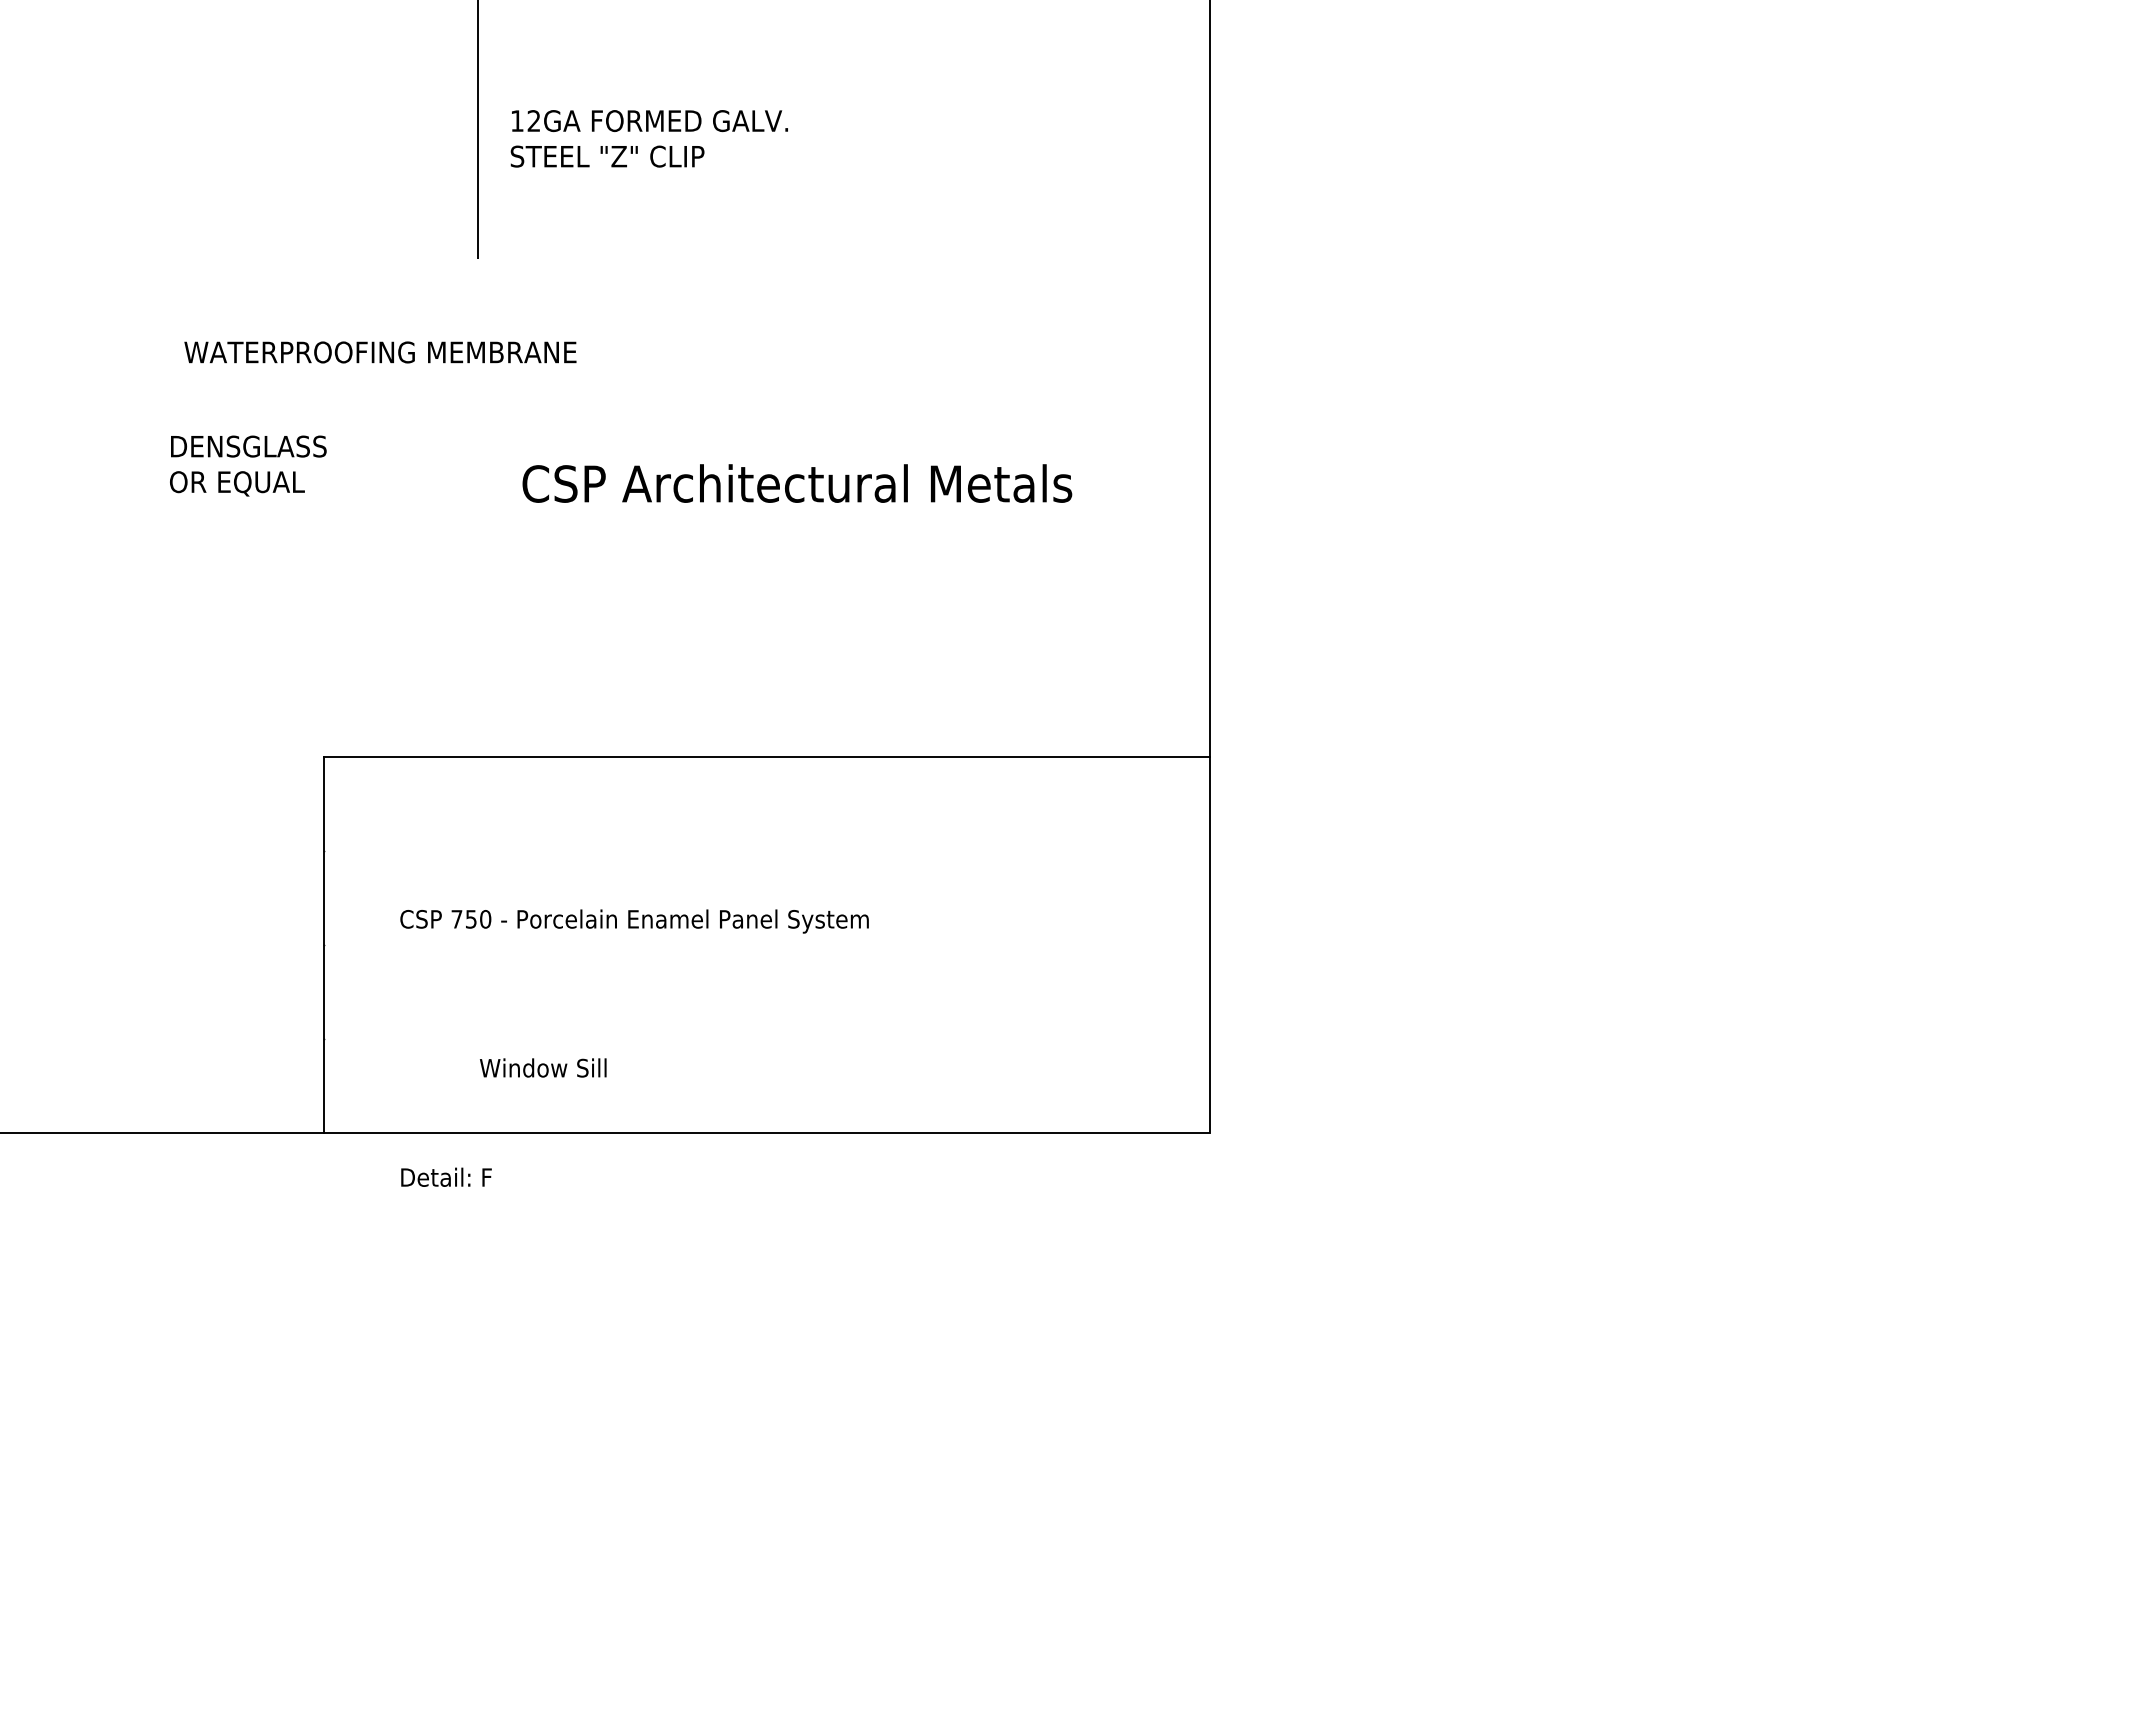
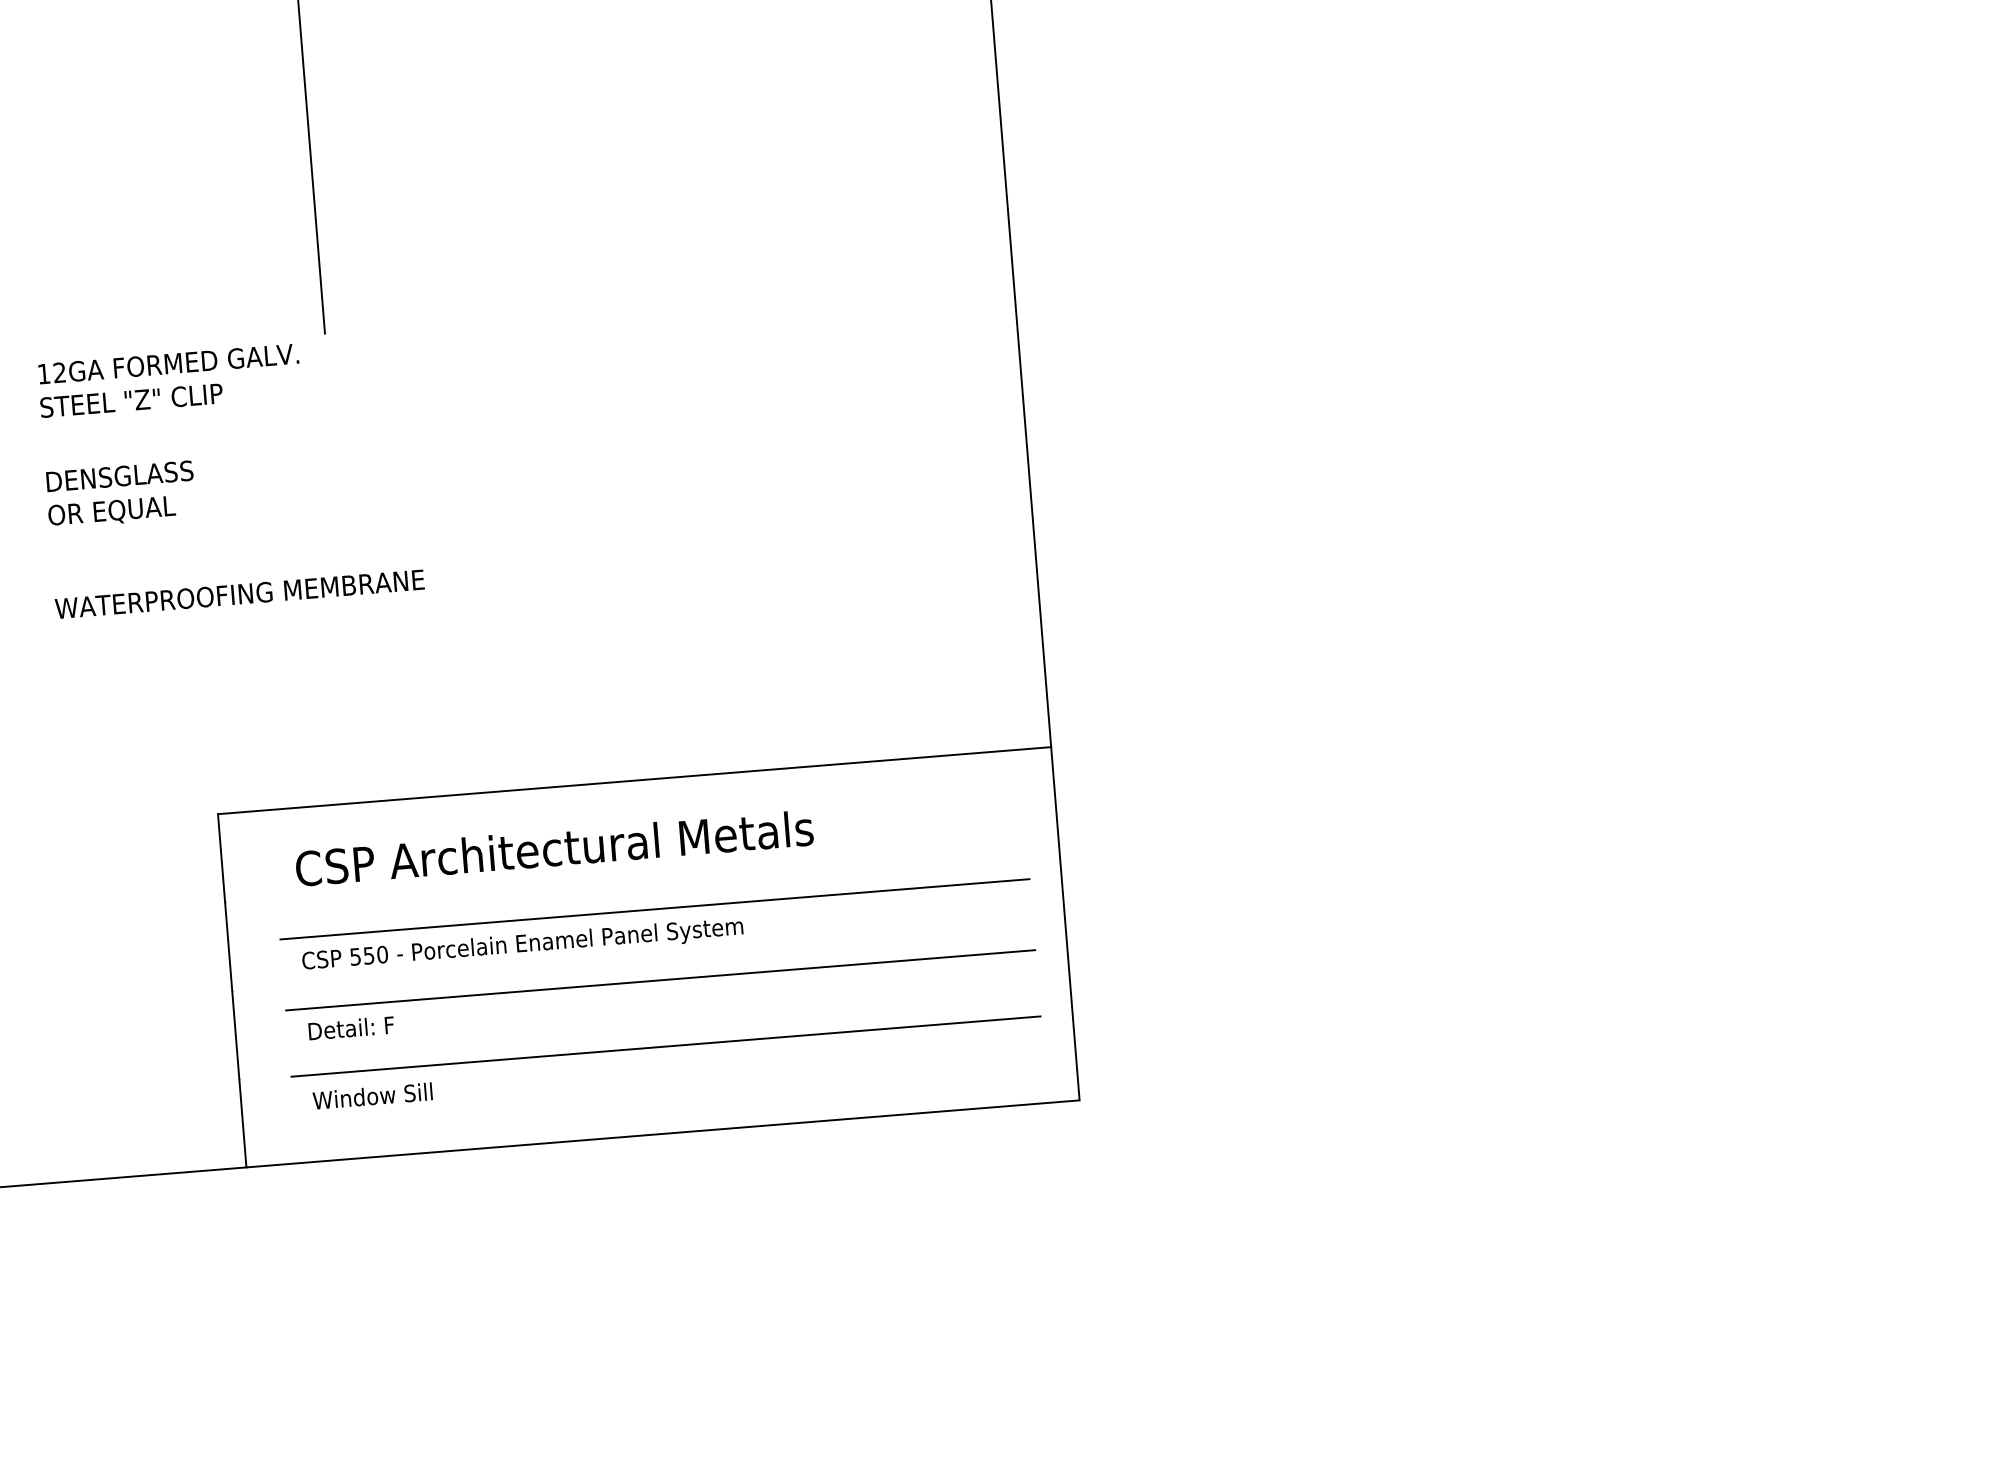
text: (648, 138) -> (168, 380), moved
text: (380, 352) -> (239, 594), moved
text: (248, 465) -> (121, 494), moved
text: (797, 483) -> (554, 848), moved
line: (777, 894) -> (655, 909), added
text: (456, 919) -> (355, 957), 750 -> 550
line: (777, 970) -> (660, 980), added
line: (777, 1040) -> (666, 1046), added
text: (543, 1067) -> (372, 1095), moved
text: (446, 1176) -> (351, 1027), moved

